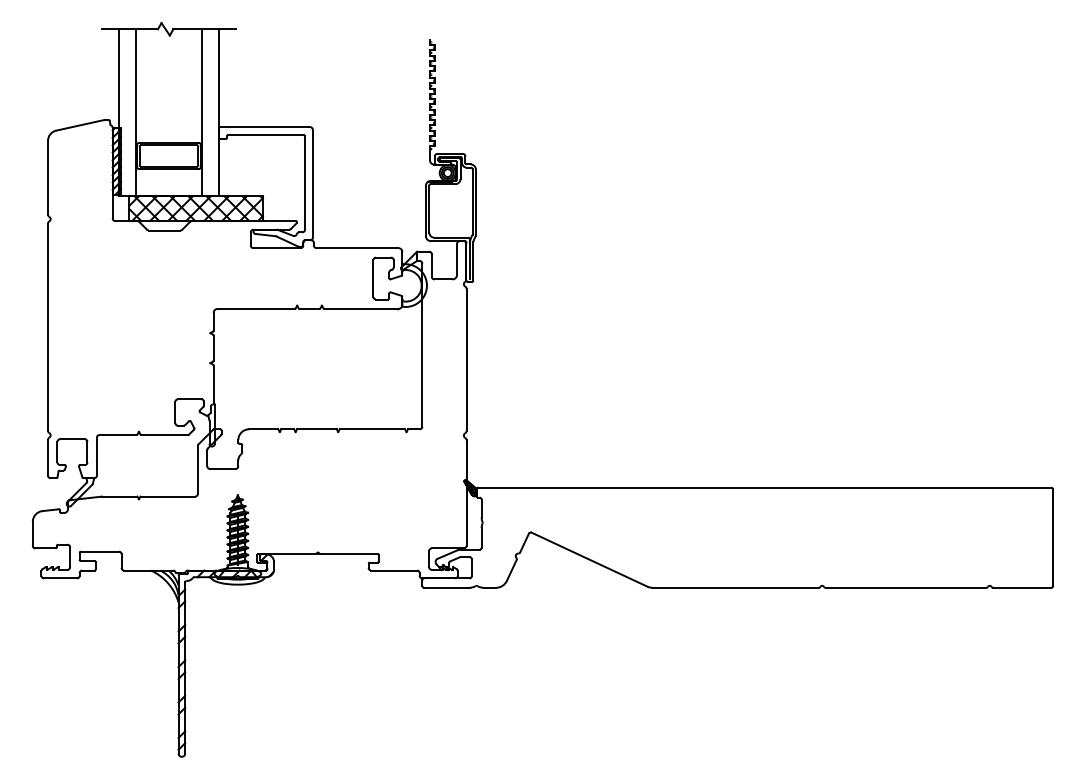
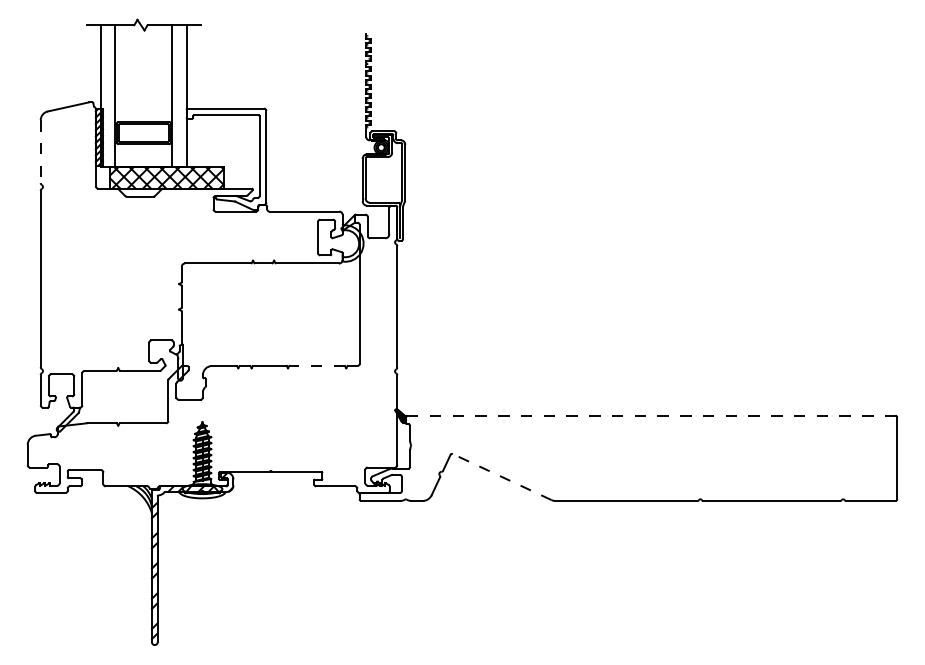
line: (47, 178) -> (40, 152), solid -> dashed
line: (372, 429) -> (317, 366), solid -> dashed
line: (764, 487) -> (651, 415), solid -> dashed
line: (588, 558) -> (501, 476), solid -> dashed

